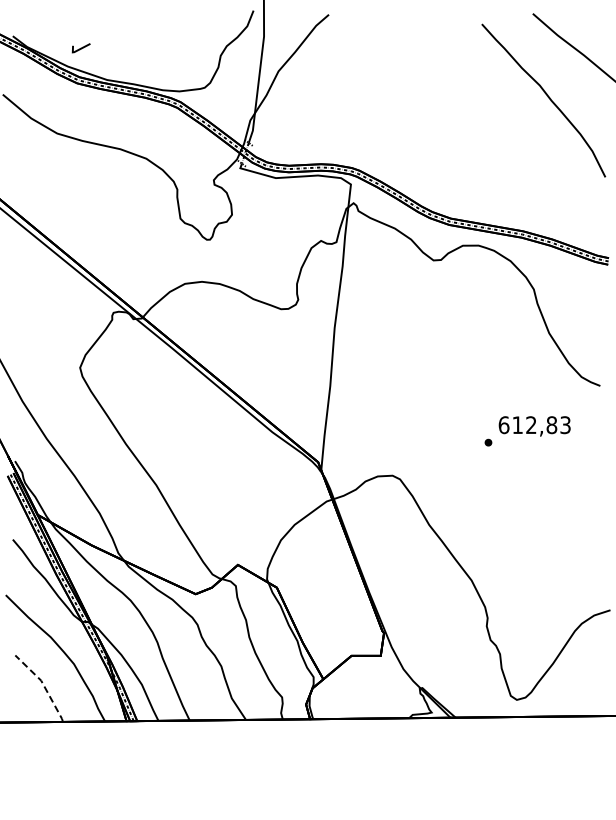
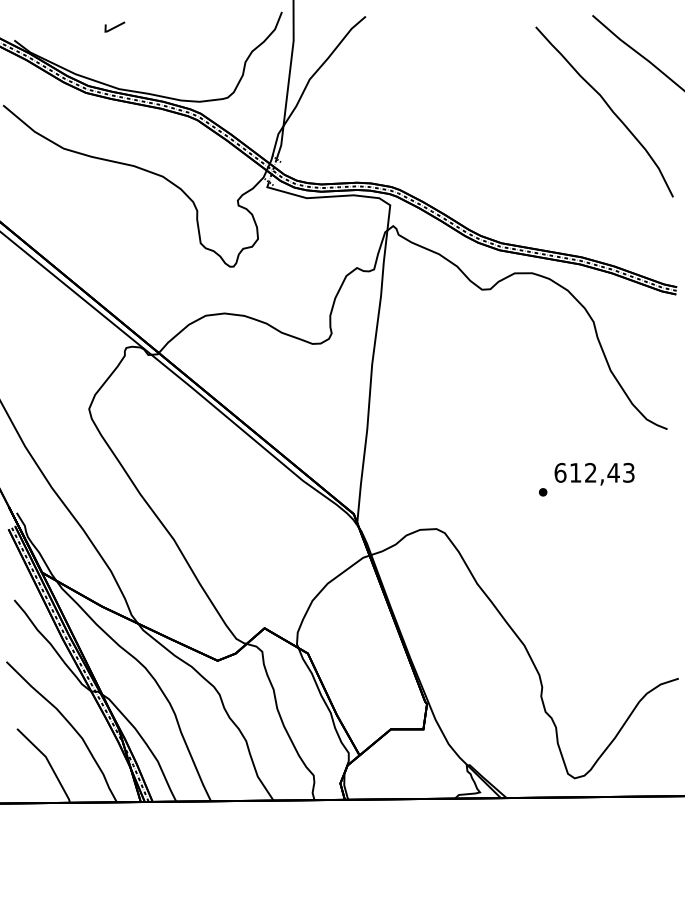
line: (80, 48) -> (114, 27), moved
text: (551, 425) -> (613, 473), 612,83 -> 612,43
line: (43, 684) -> (48, 761), dashed -> solid

